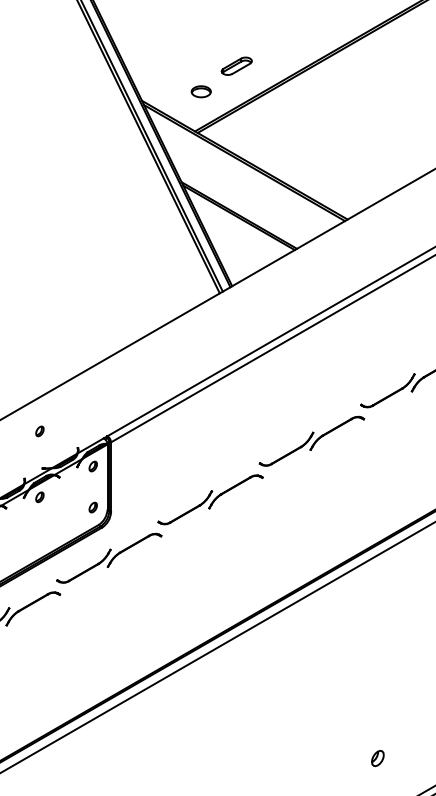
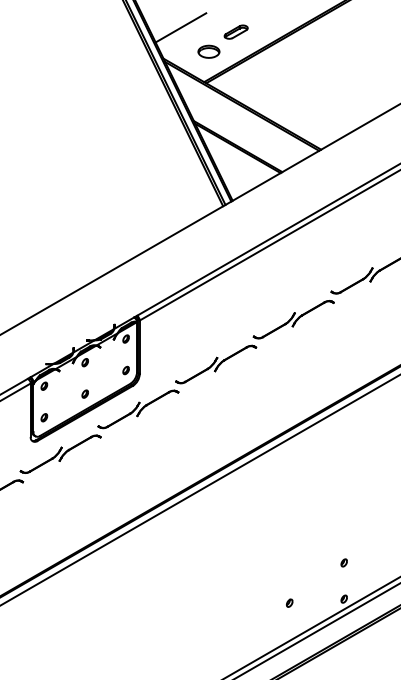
line: (164, 60) -> (180, 27), added
part: (200, 91) -> (208, 51), size x1.43
part: (38, 430) -> (84, 393), moved
part: (376, 757) -> (343, 562), size x0.62

